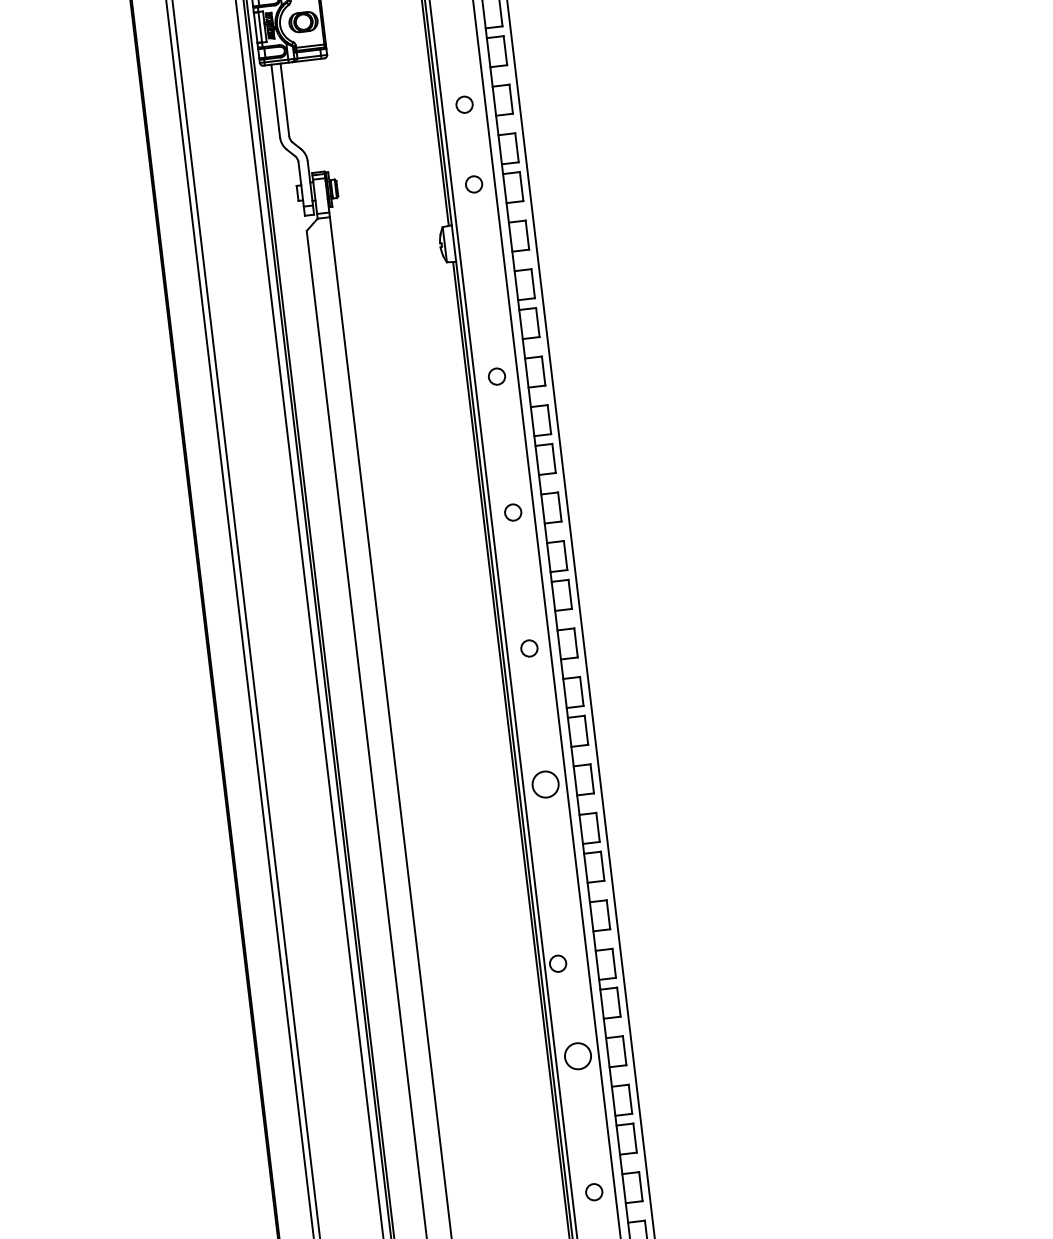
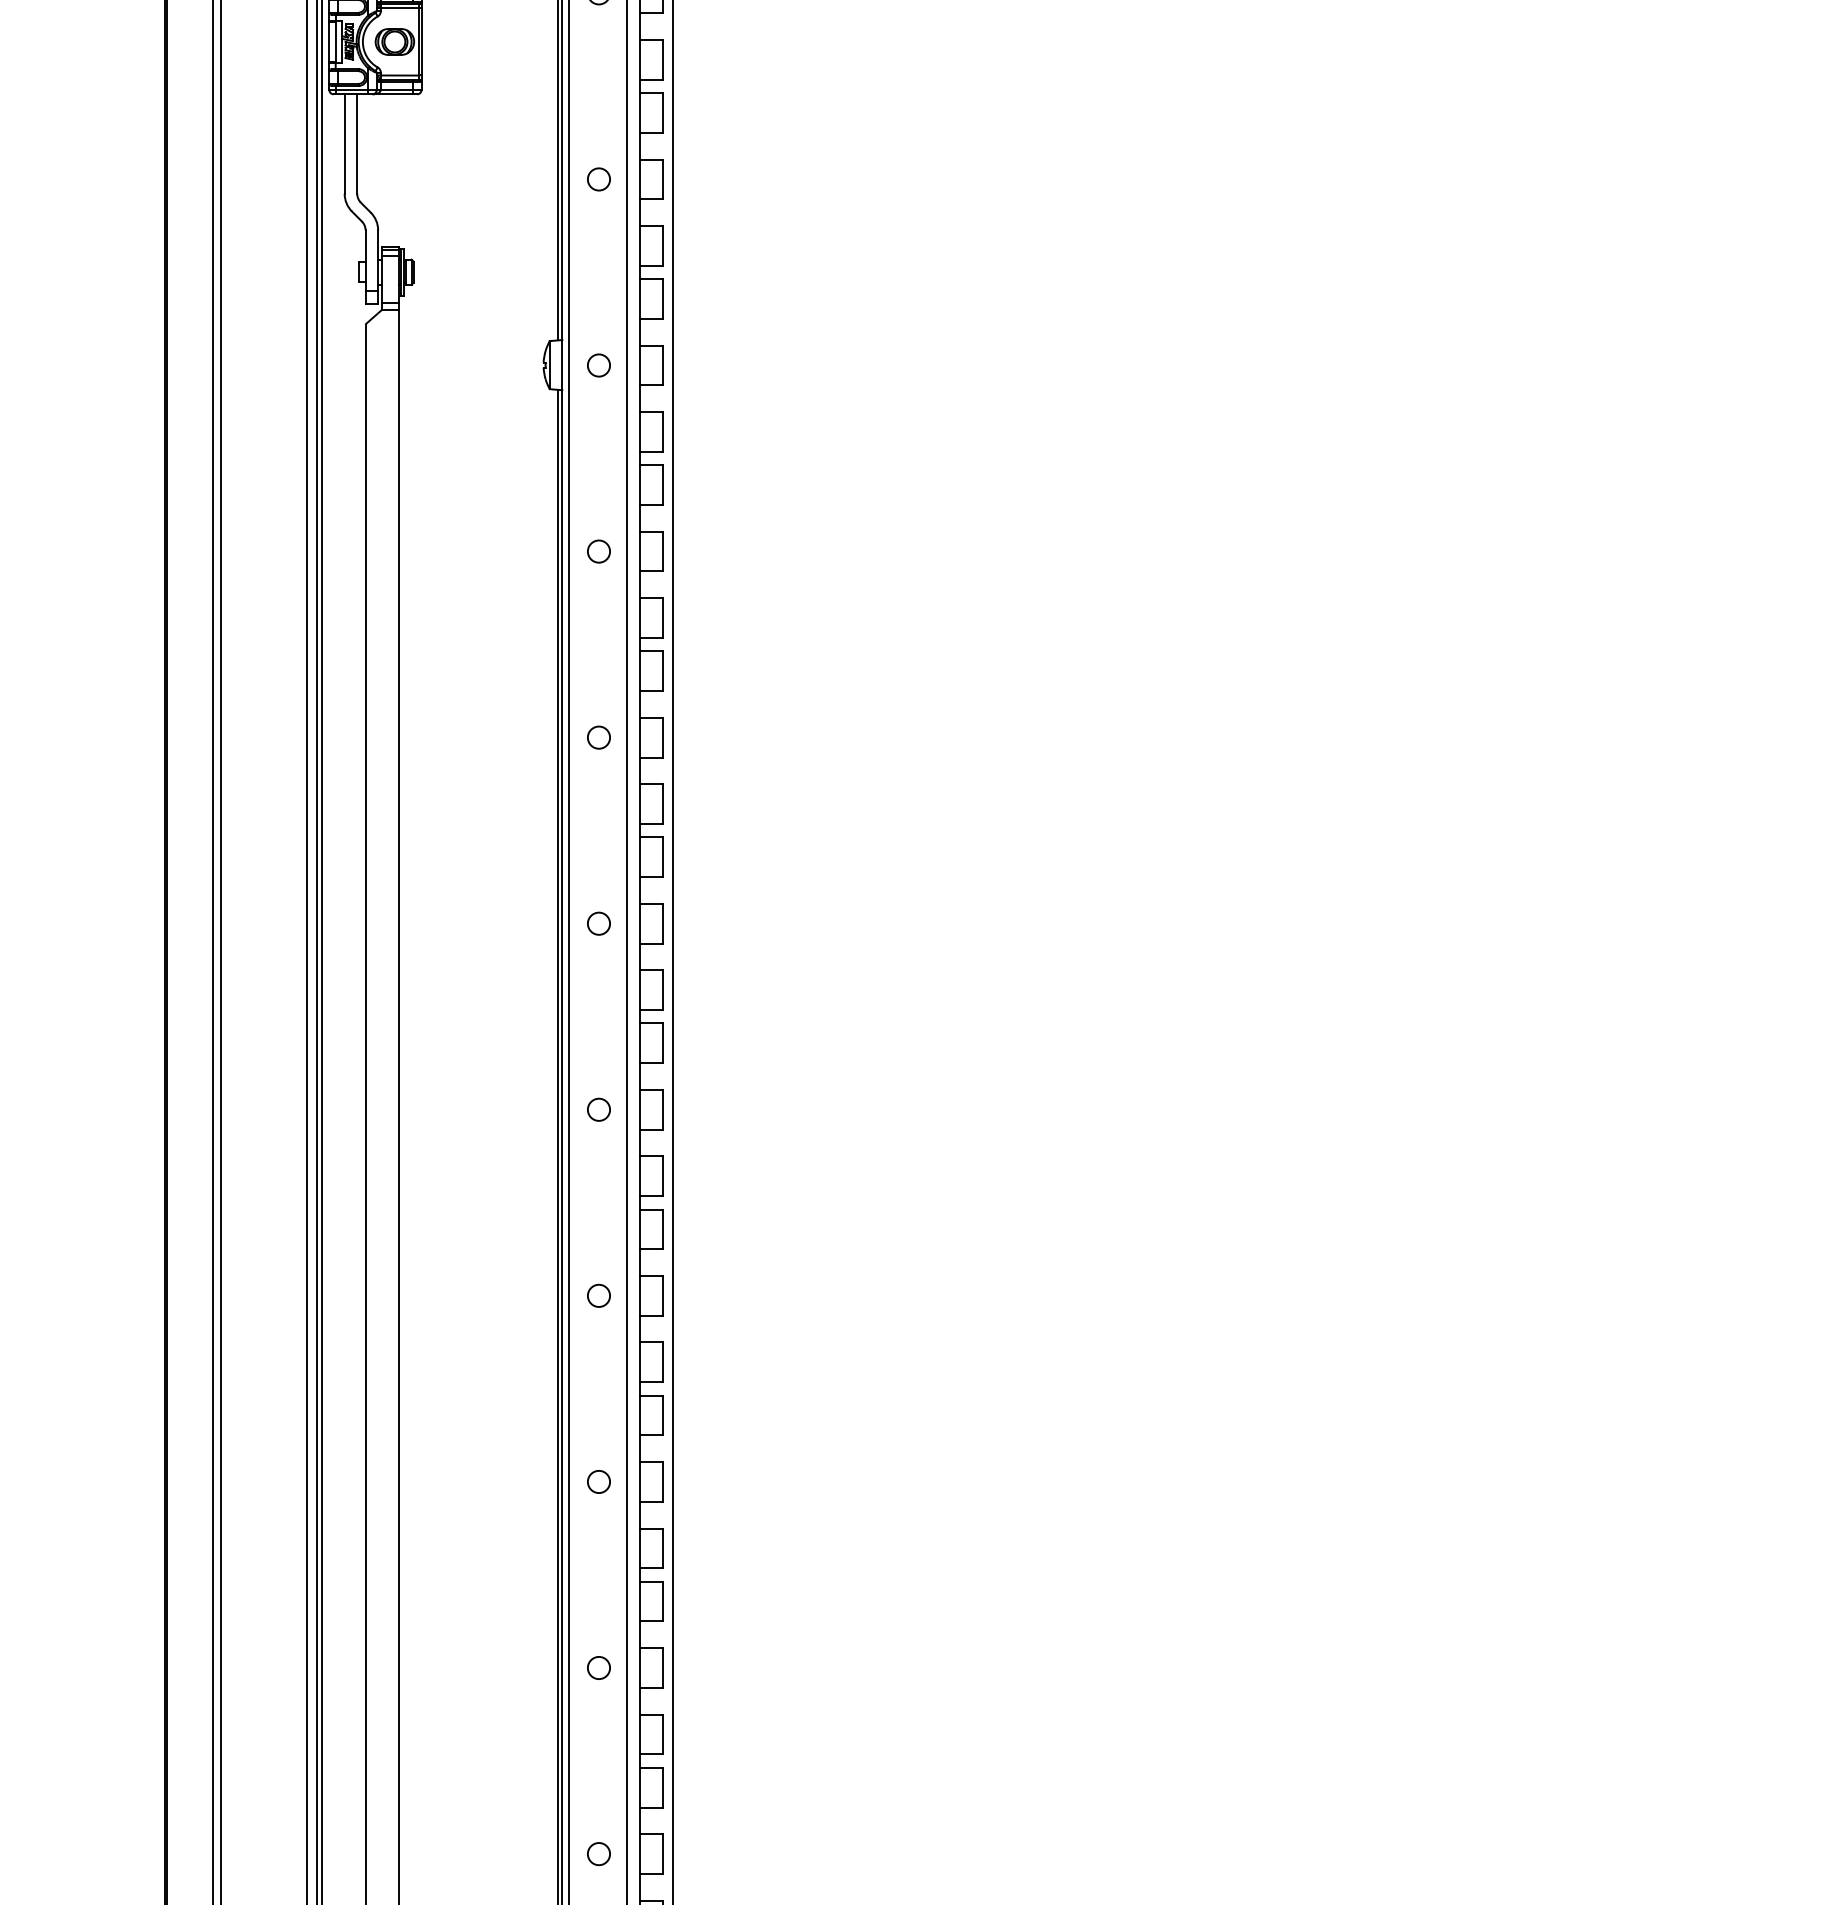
circle: (473, 184) -> (598, 365), moved
circle: (545, 784) -> (598, 1109), size x0.62
circle: (557, 963) -> (598, 1295), moved
circle: (577, 1055) -> (598, 1481), size x0.62

